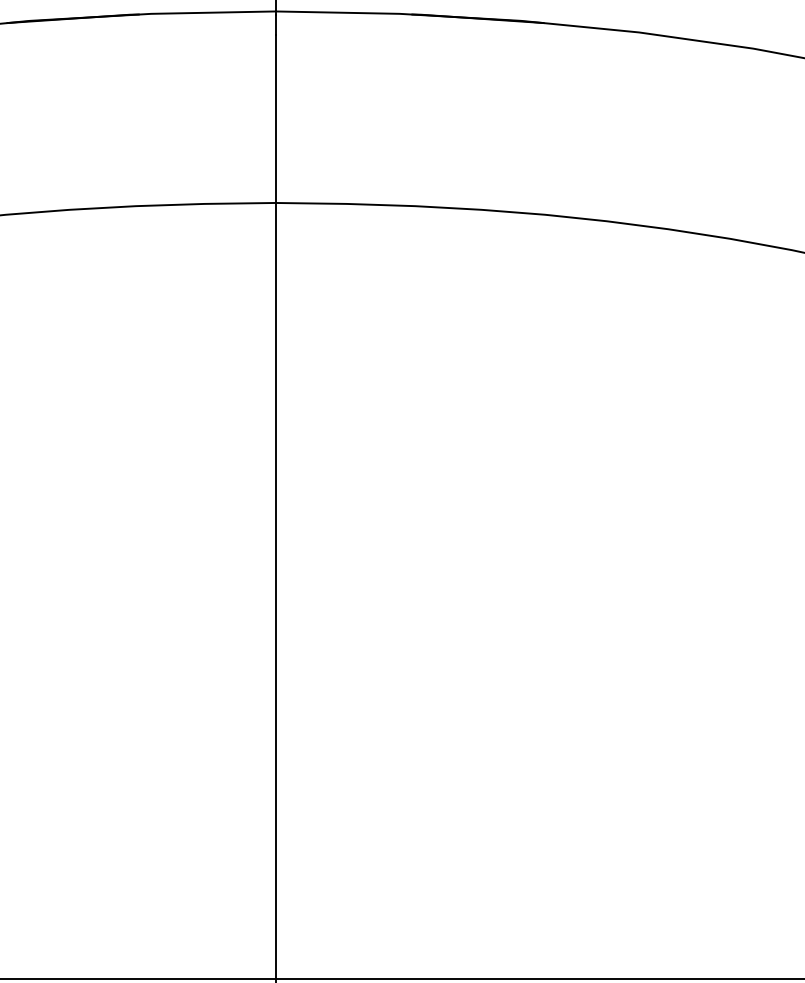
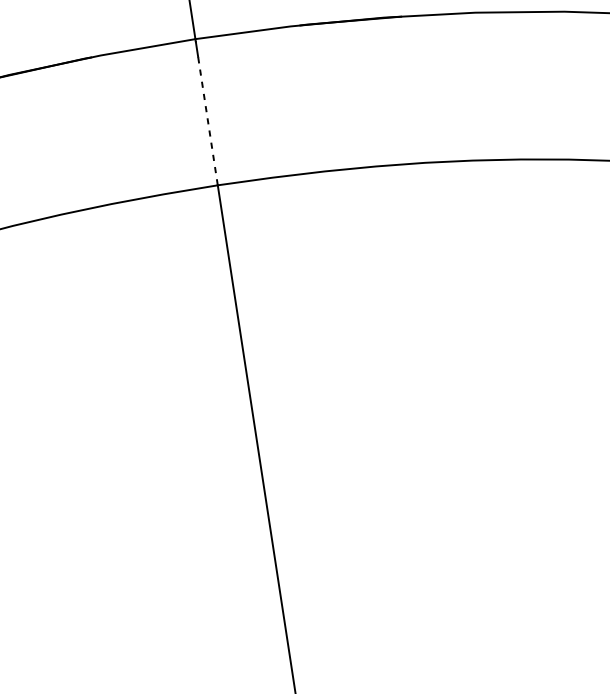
line: (275, 118) -> (207, 120), solid -> dashed

